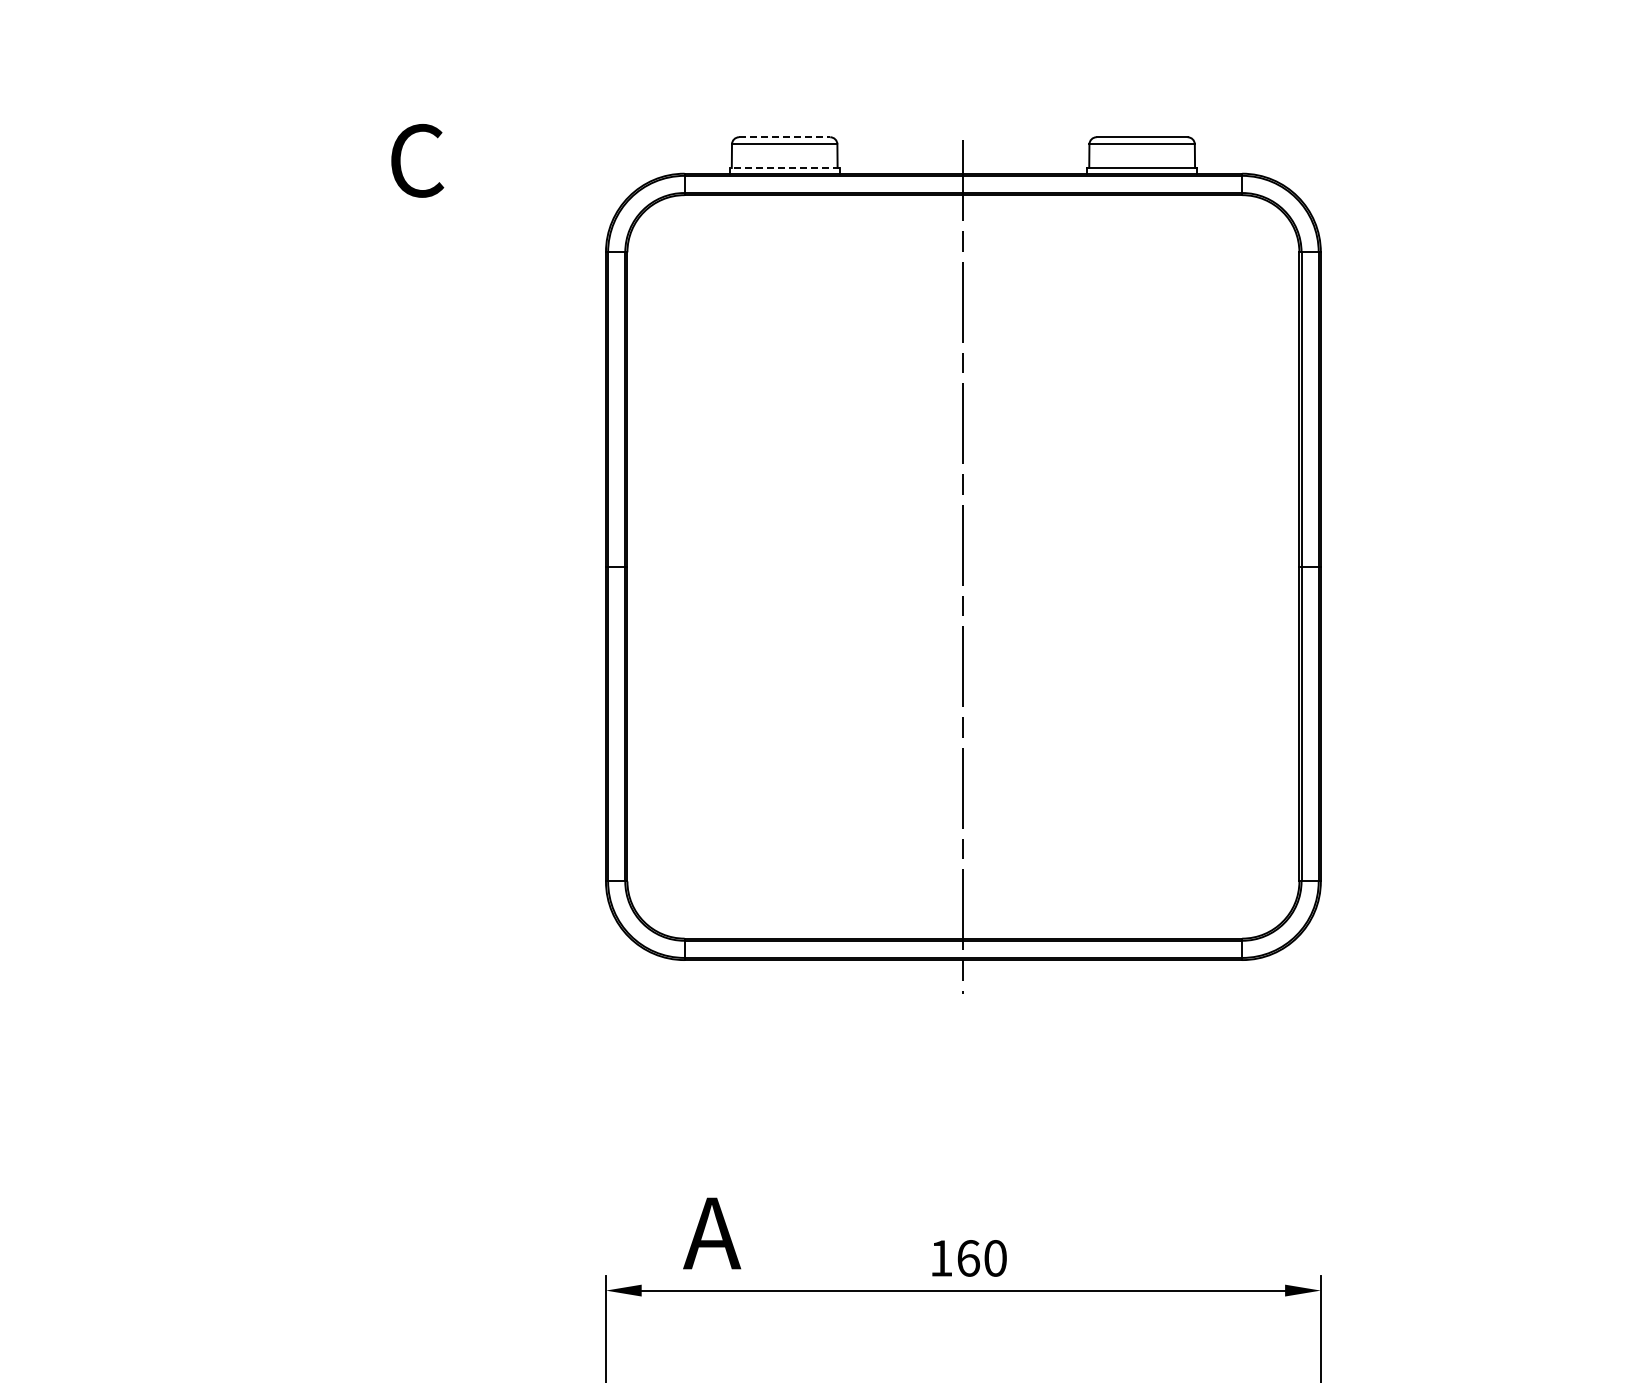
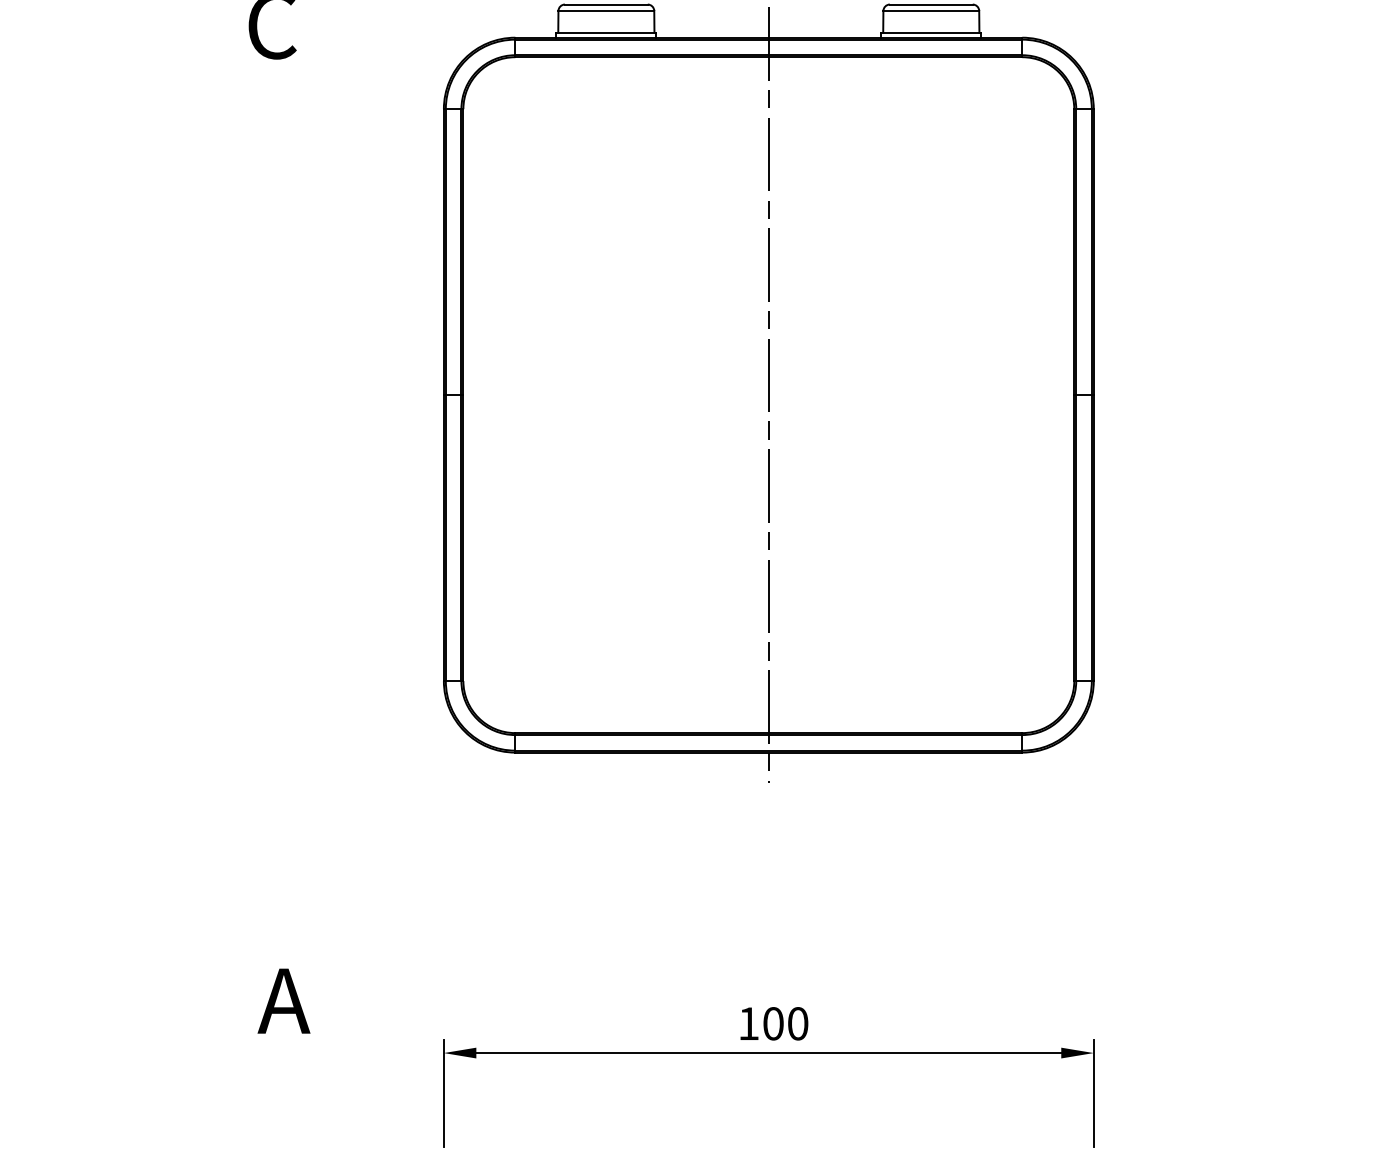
line: (784, 137) -> (606, 4), dashed -> solid
line: (784, 168) -> (606, 32), dashed -> solid
text: (712, 1233) -> (284, 1001), moved
text: (968, 1258) -> (773, 1023), 160 -> 100

